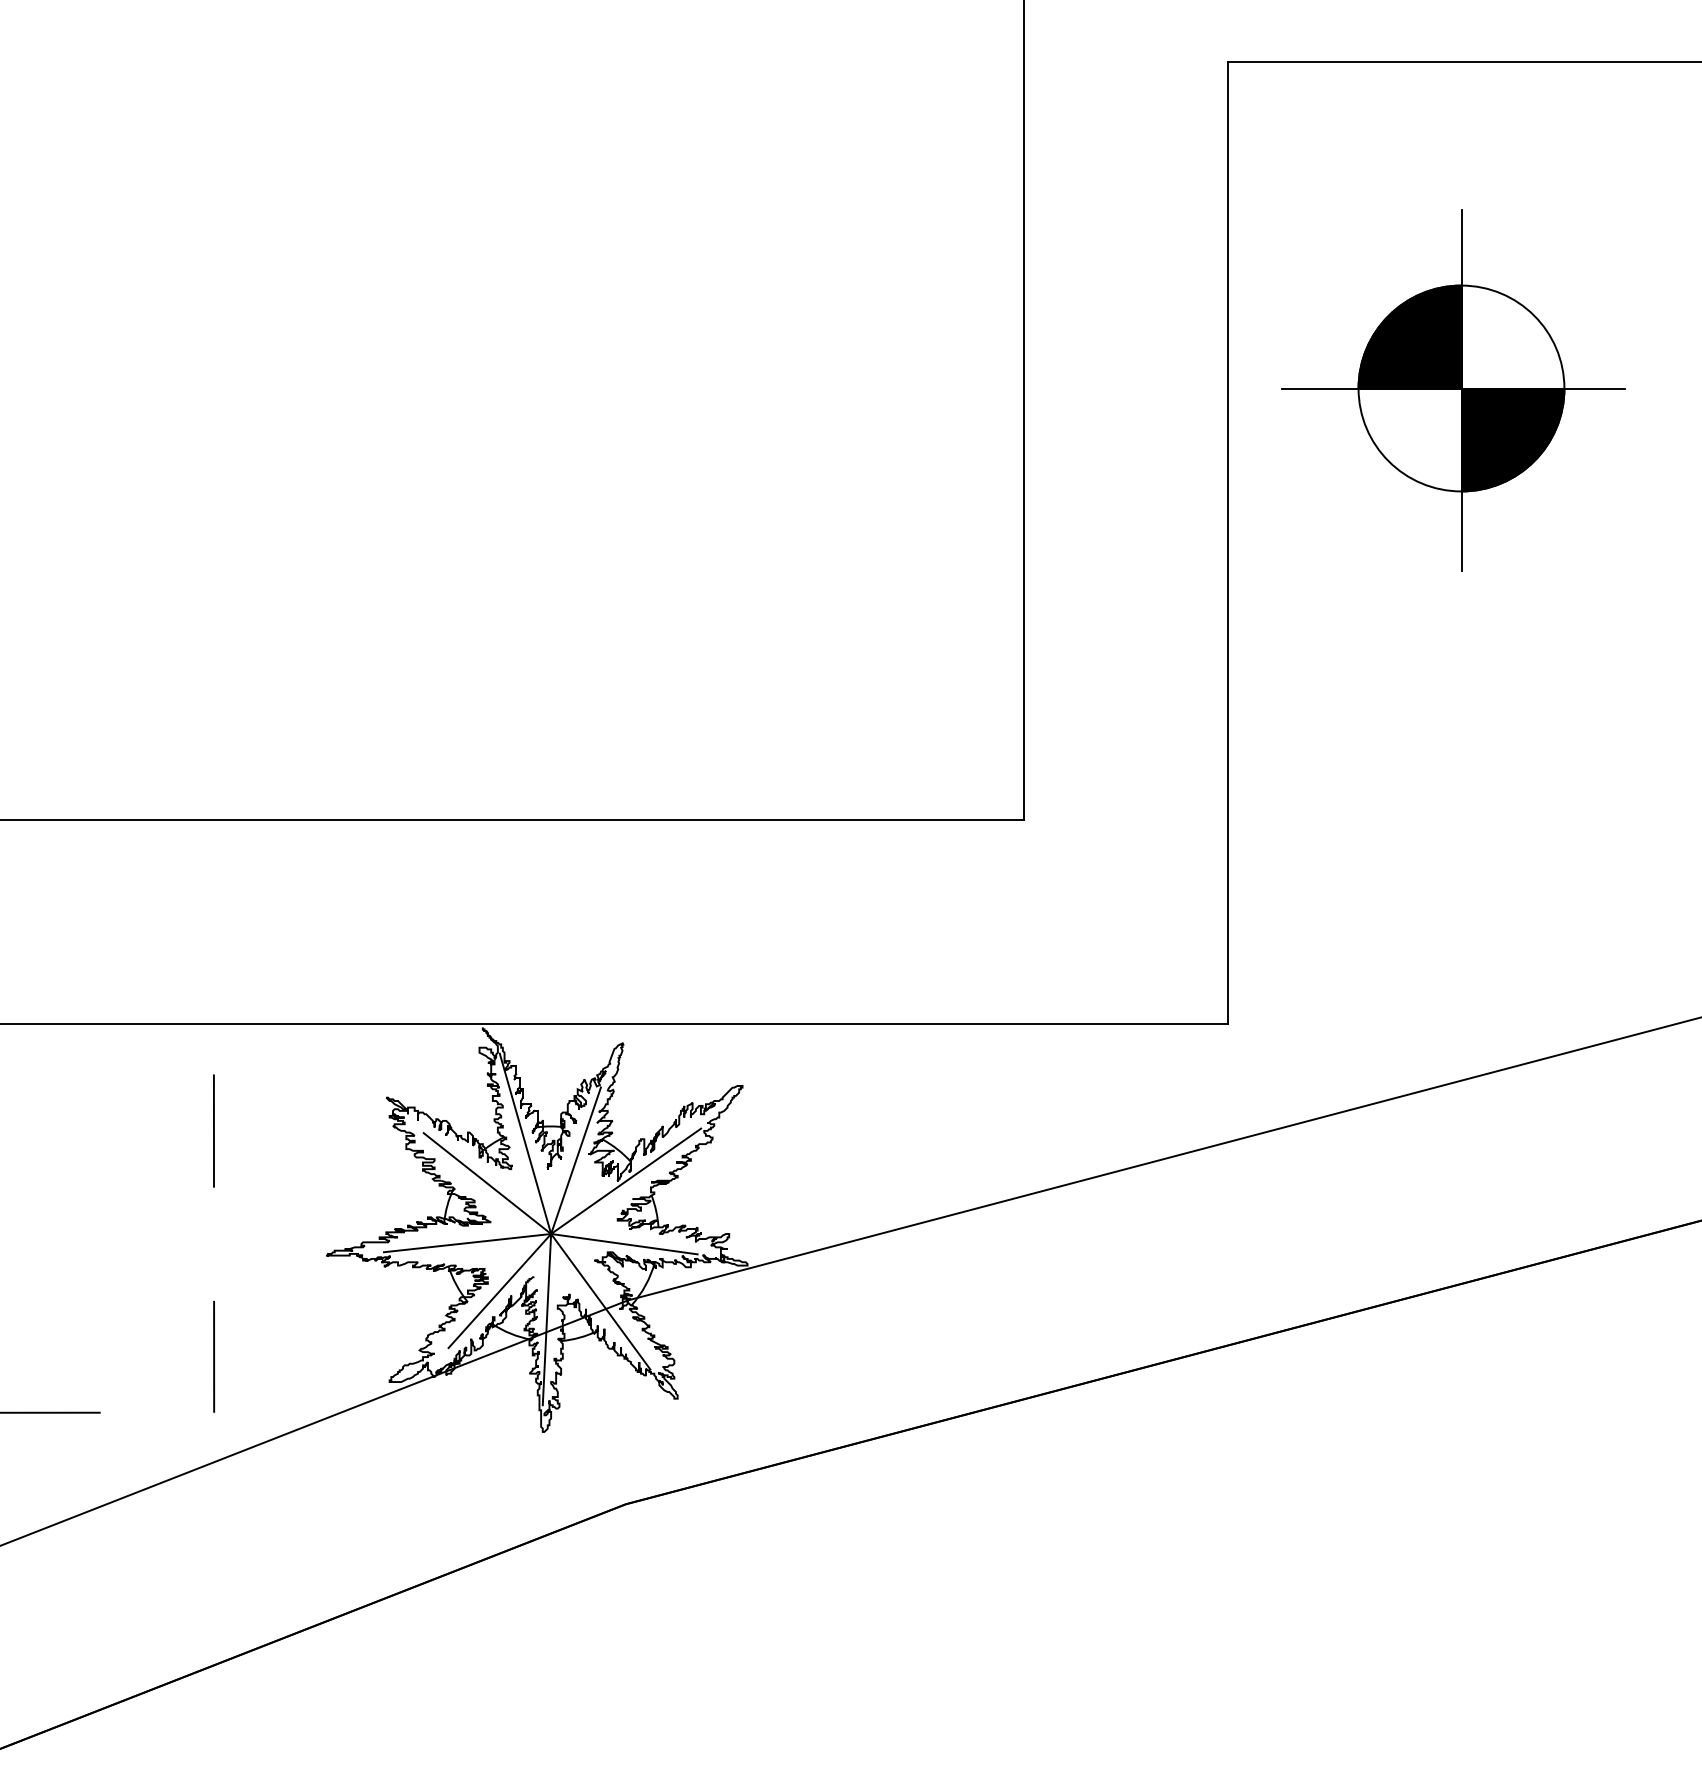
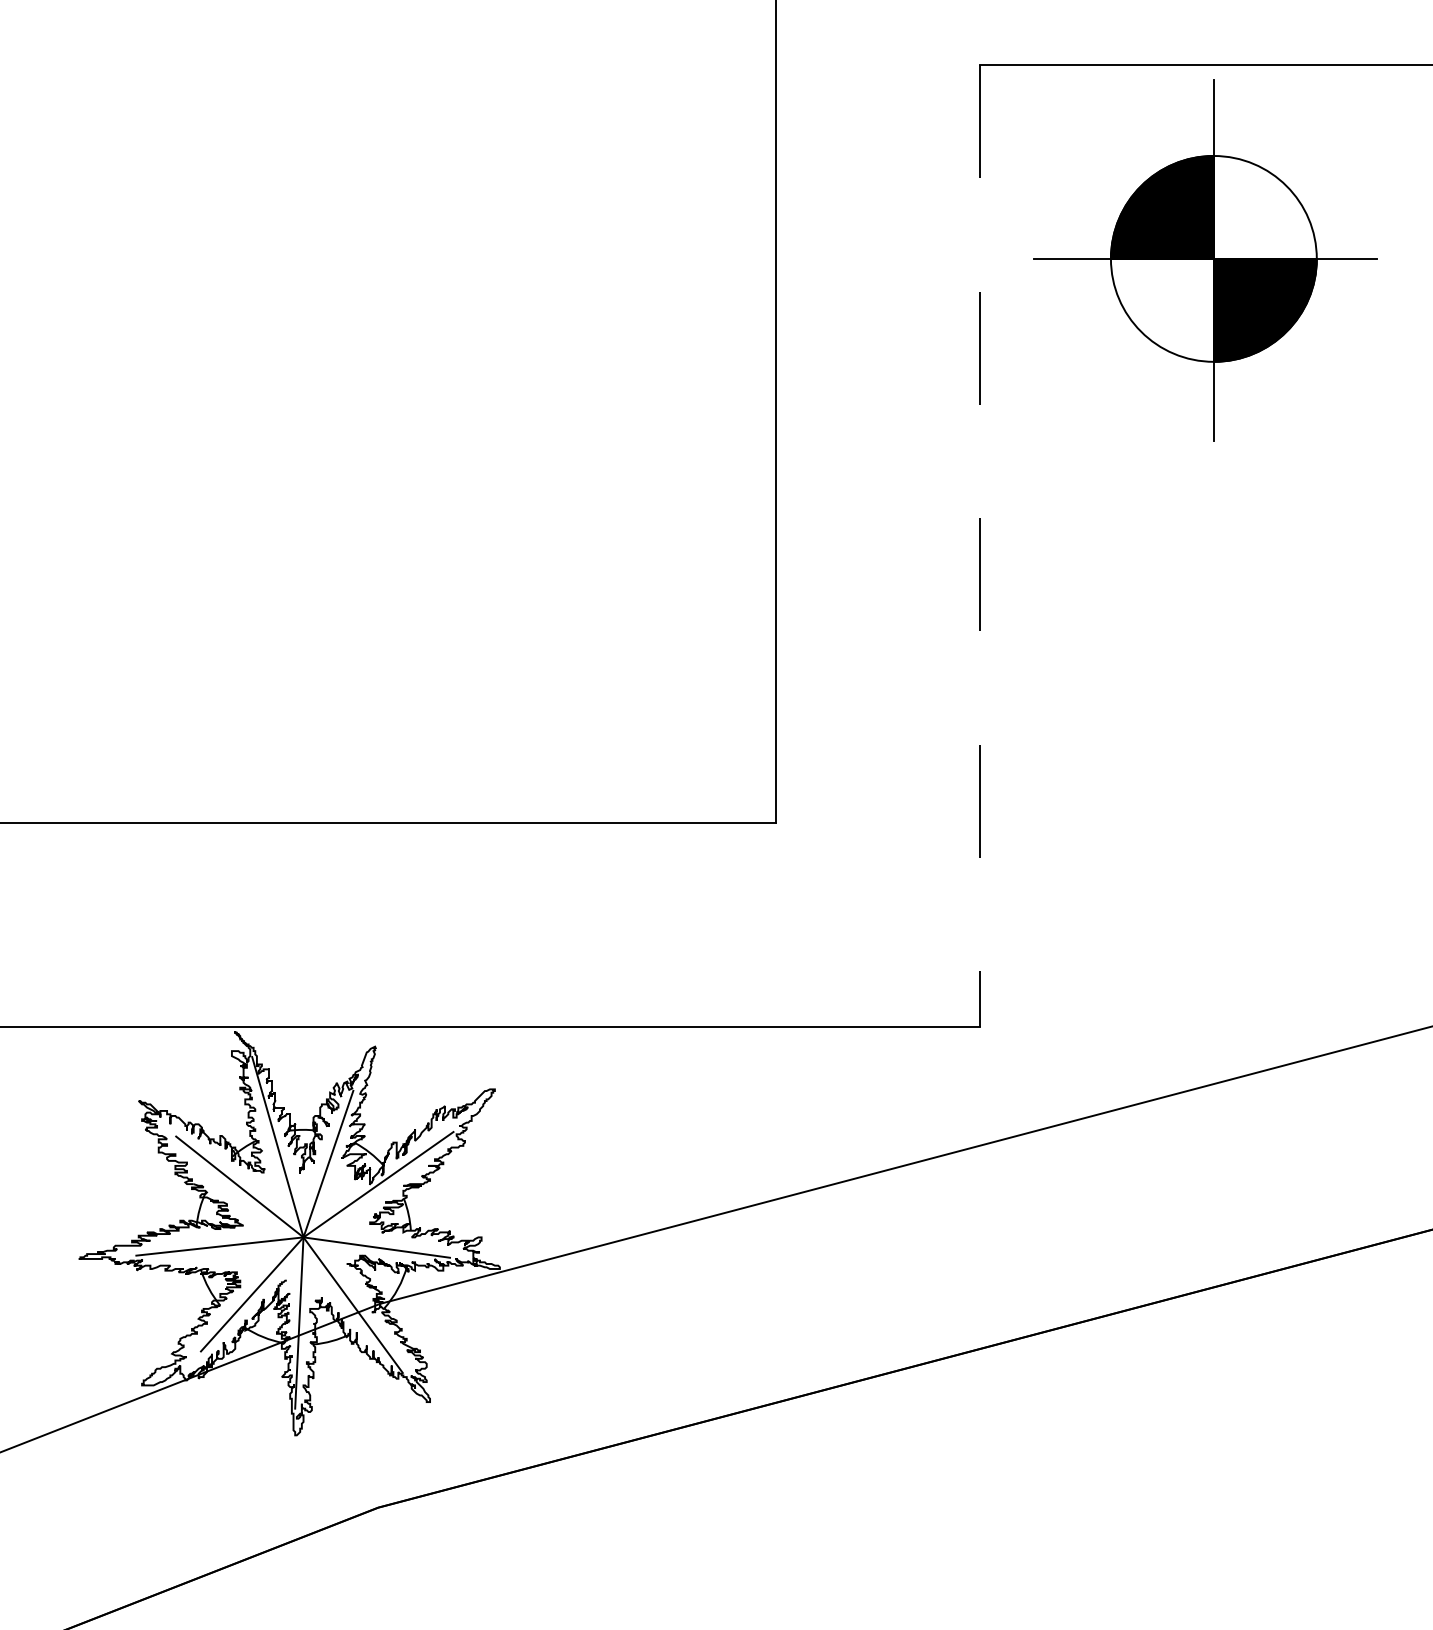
part: (1453, 390) -> (1205, 260), moved
line: (1227, 542) -> (979, 545), solid -> dashed

